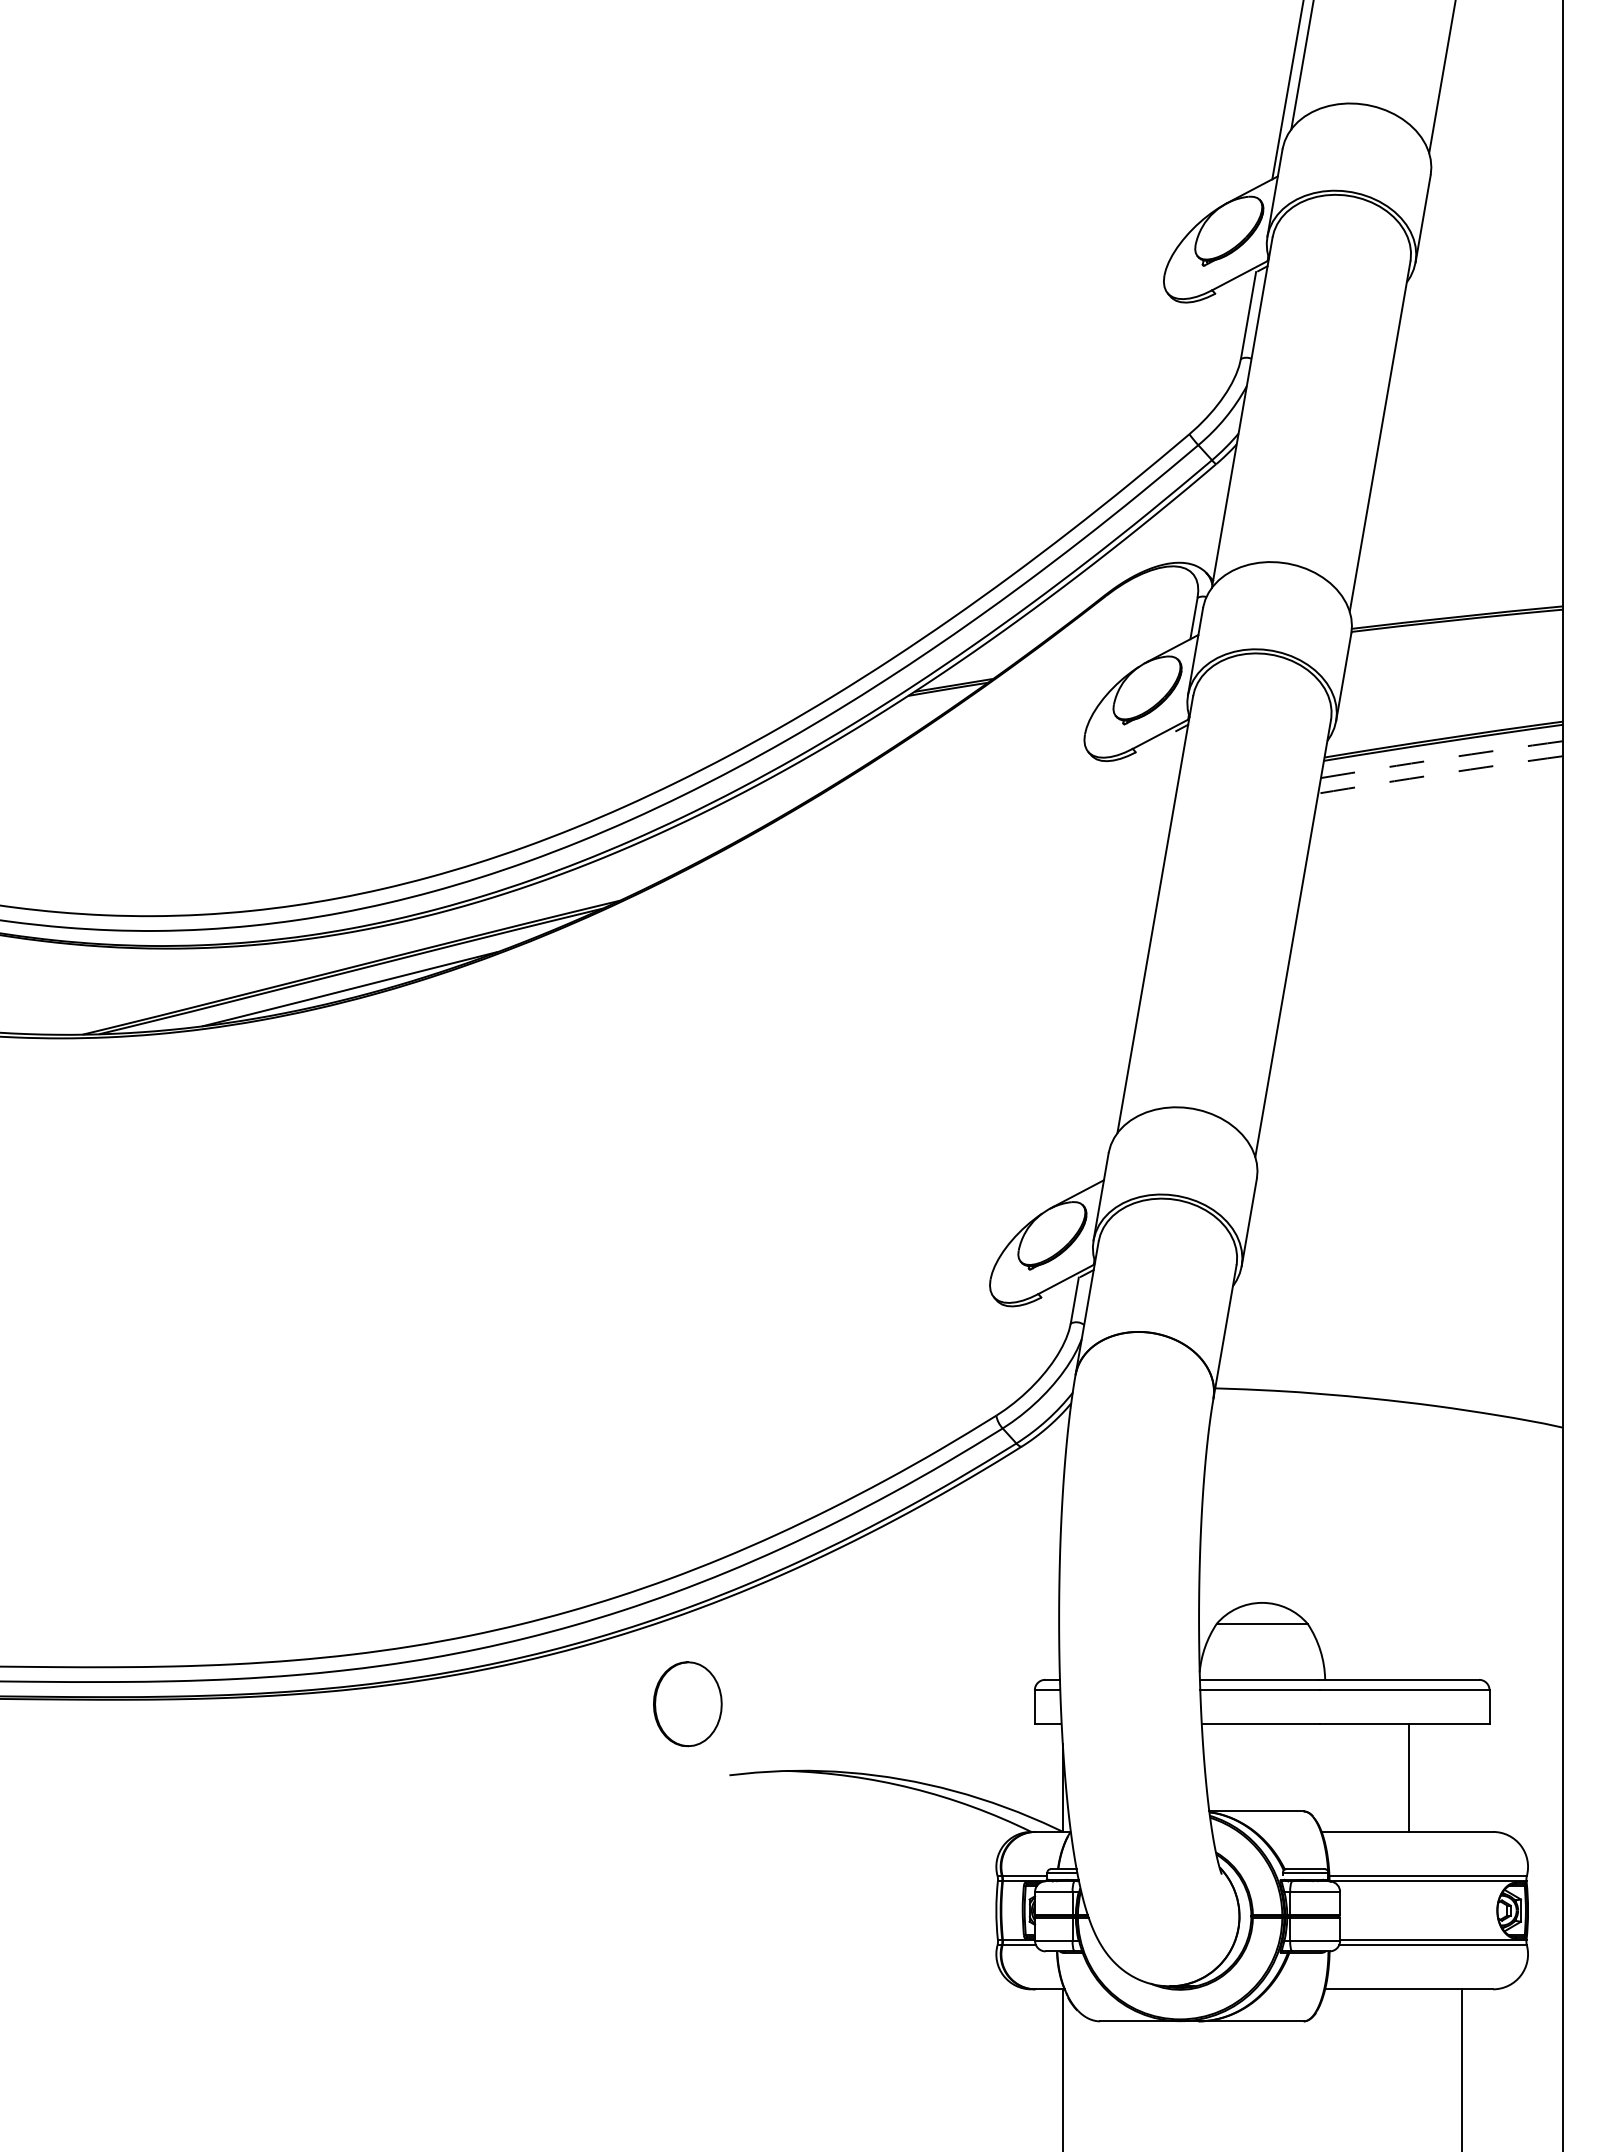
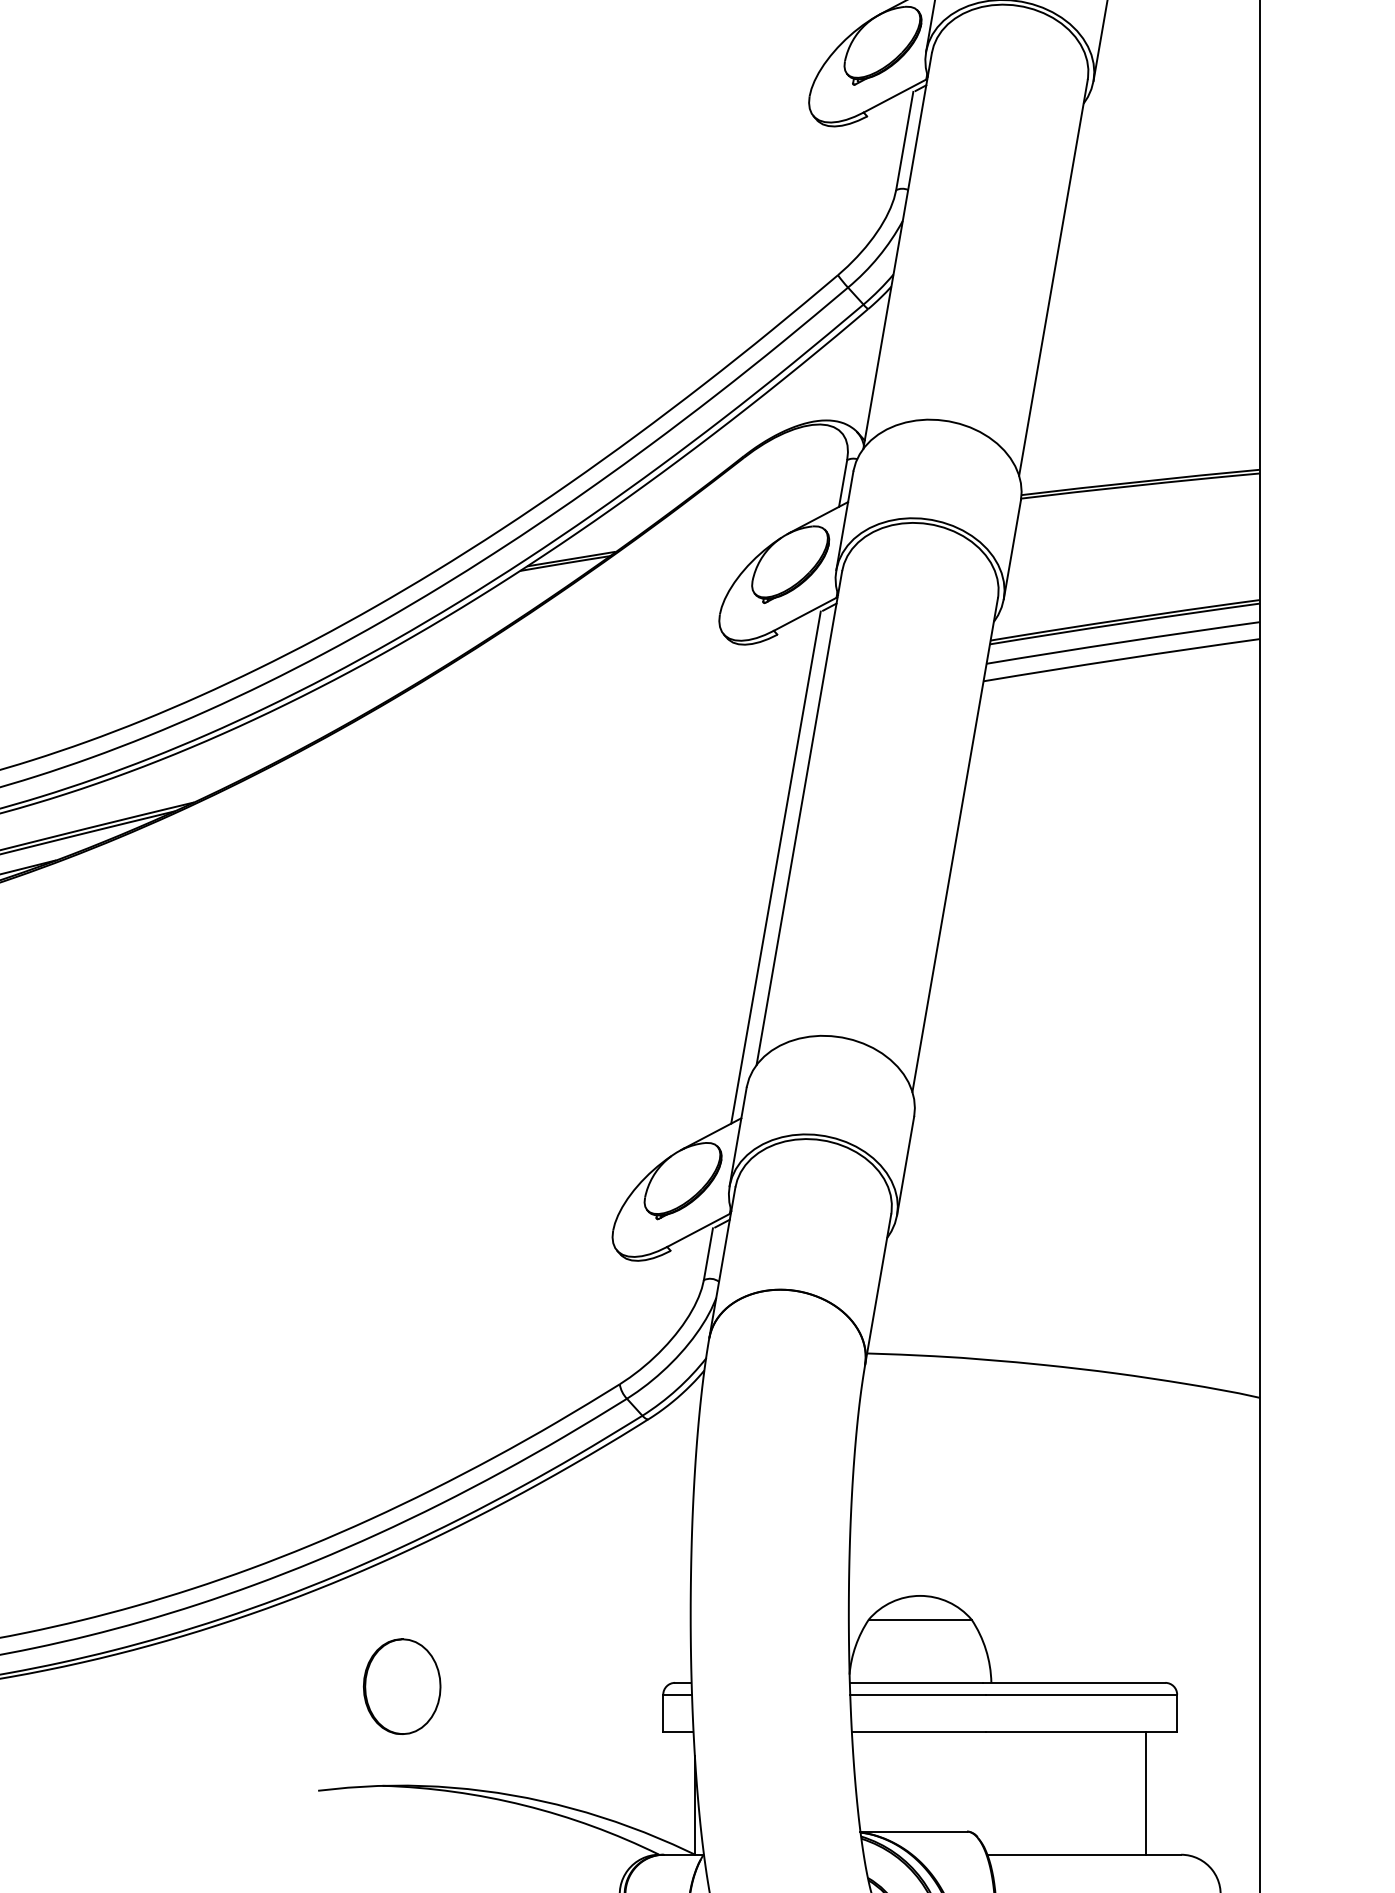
arc: (1441, 758) -> (1122, 641), dashed -> solid
arc: (1440, 774) -> (1121, 659), dashed -> solid
line: (1134, 957) -> (775, 866), added
part: (687, 1704) -> (401, 1687), moved
line: (1408, 1777) -> (1145, 1793), moved

